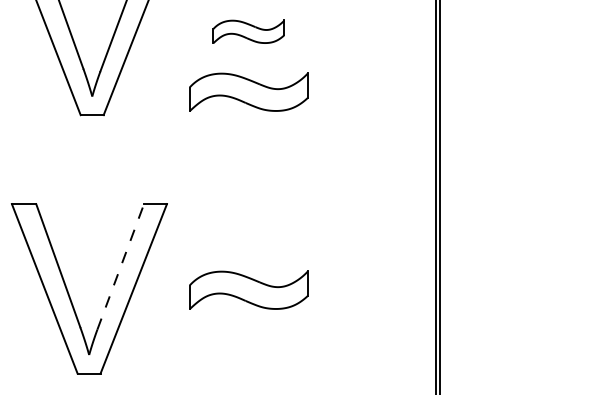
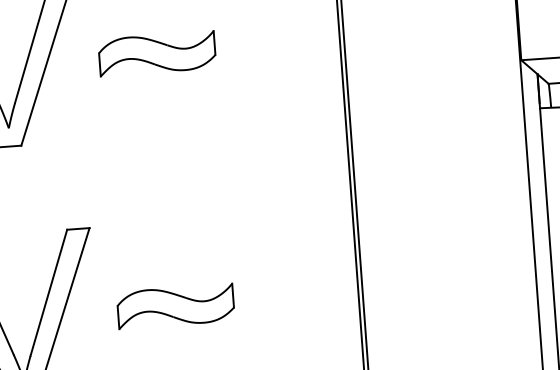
part: (248, 31) -> (156, 53), size x1.67
part: (248, 91) -> (161, 112), removed
line: (120, 266) -> (48, 292), dashed -> solid

